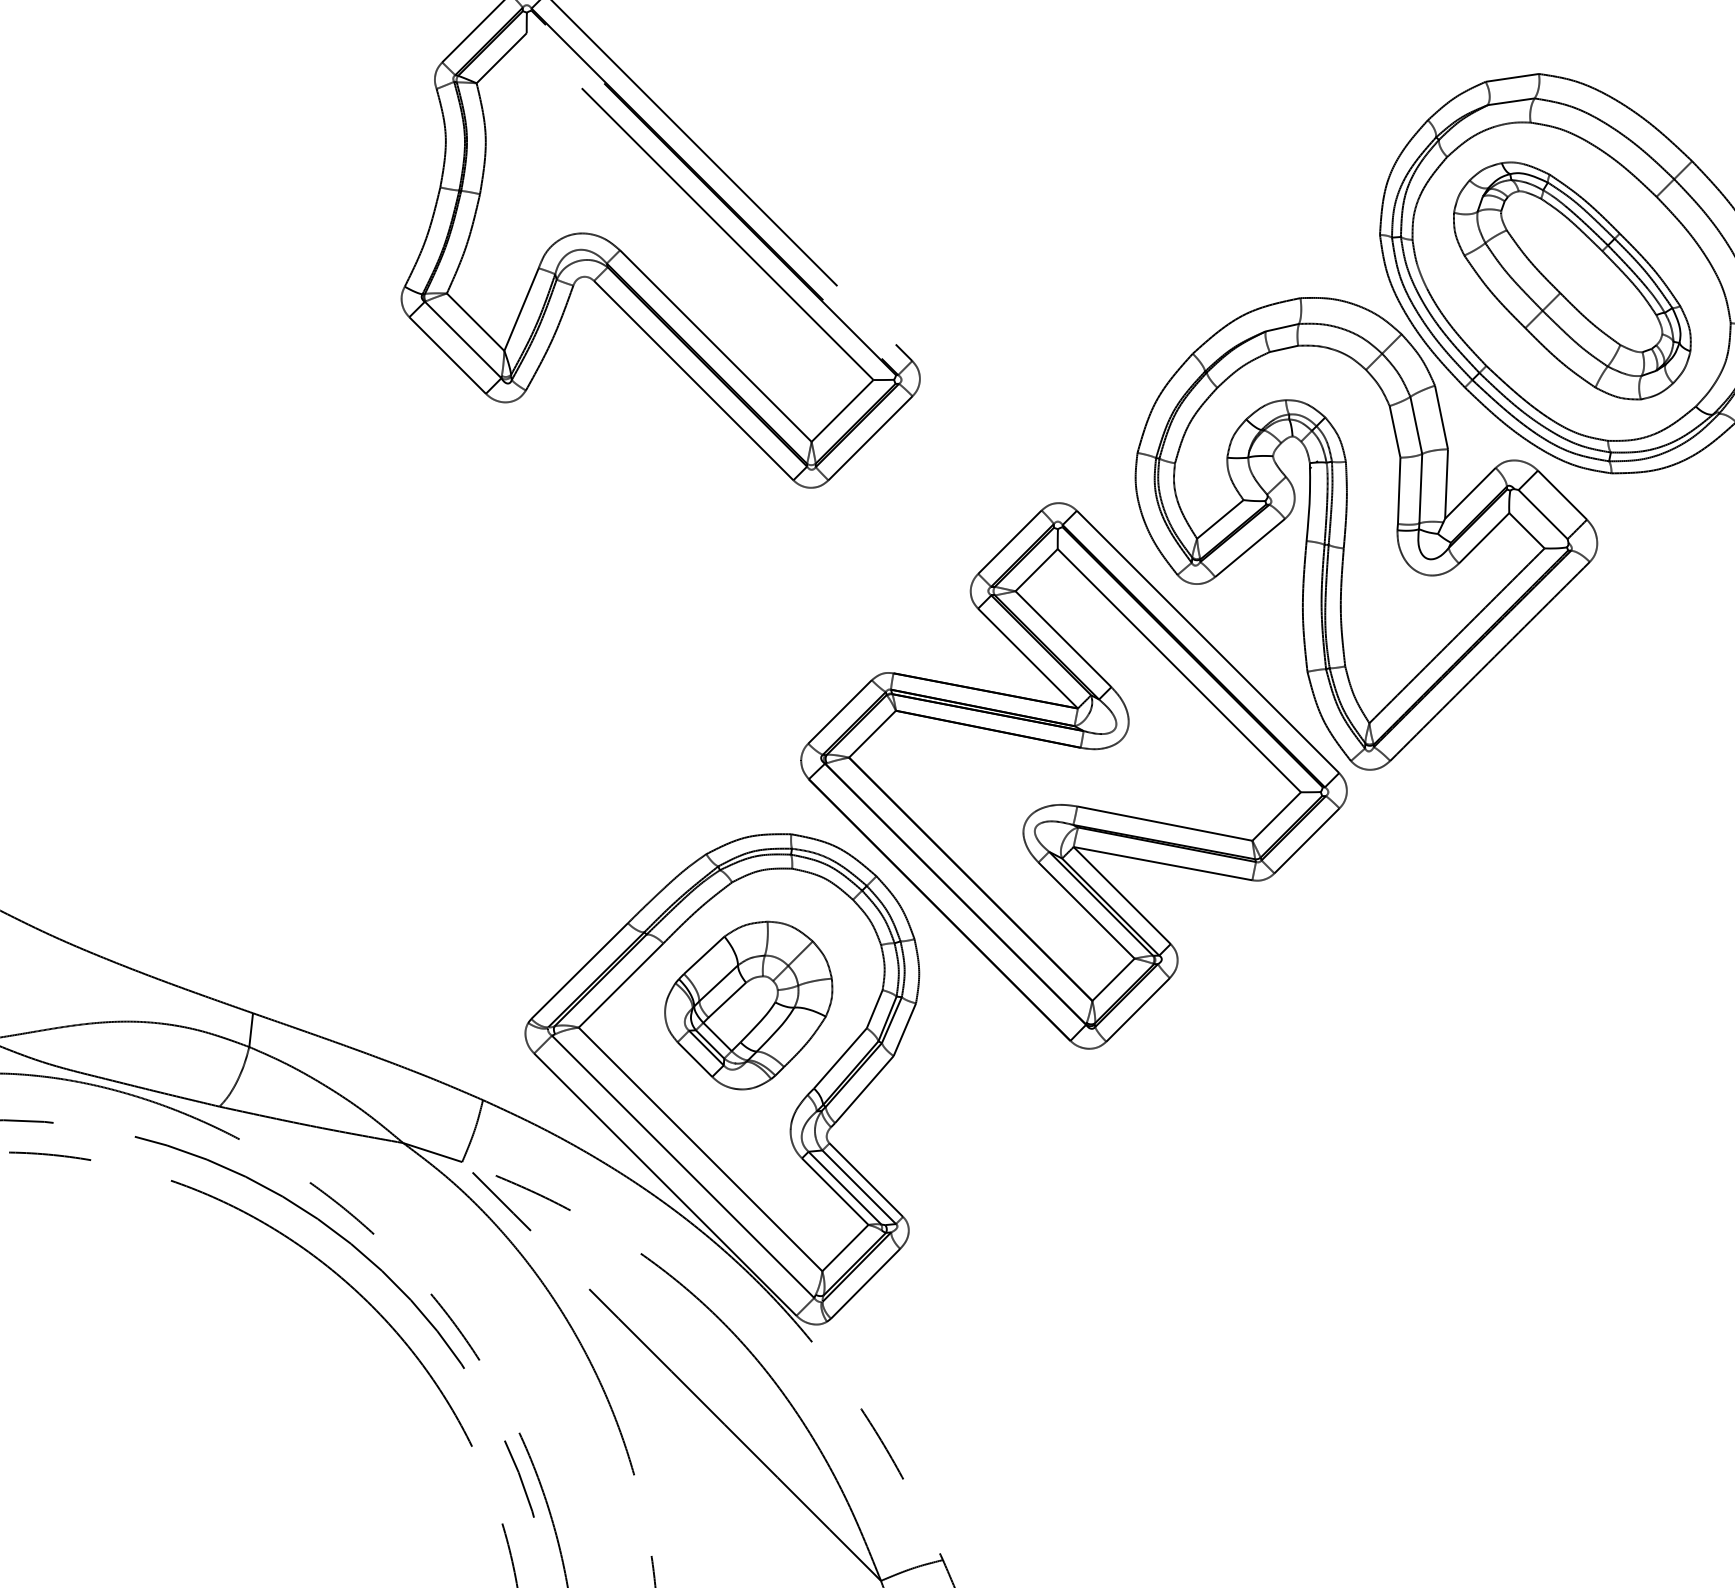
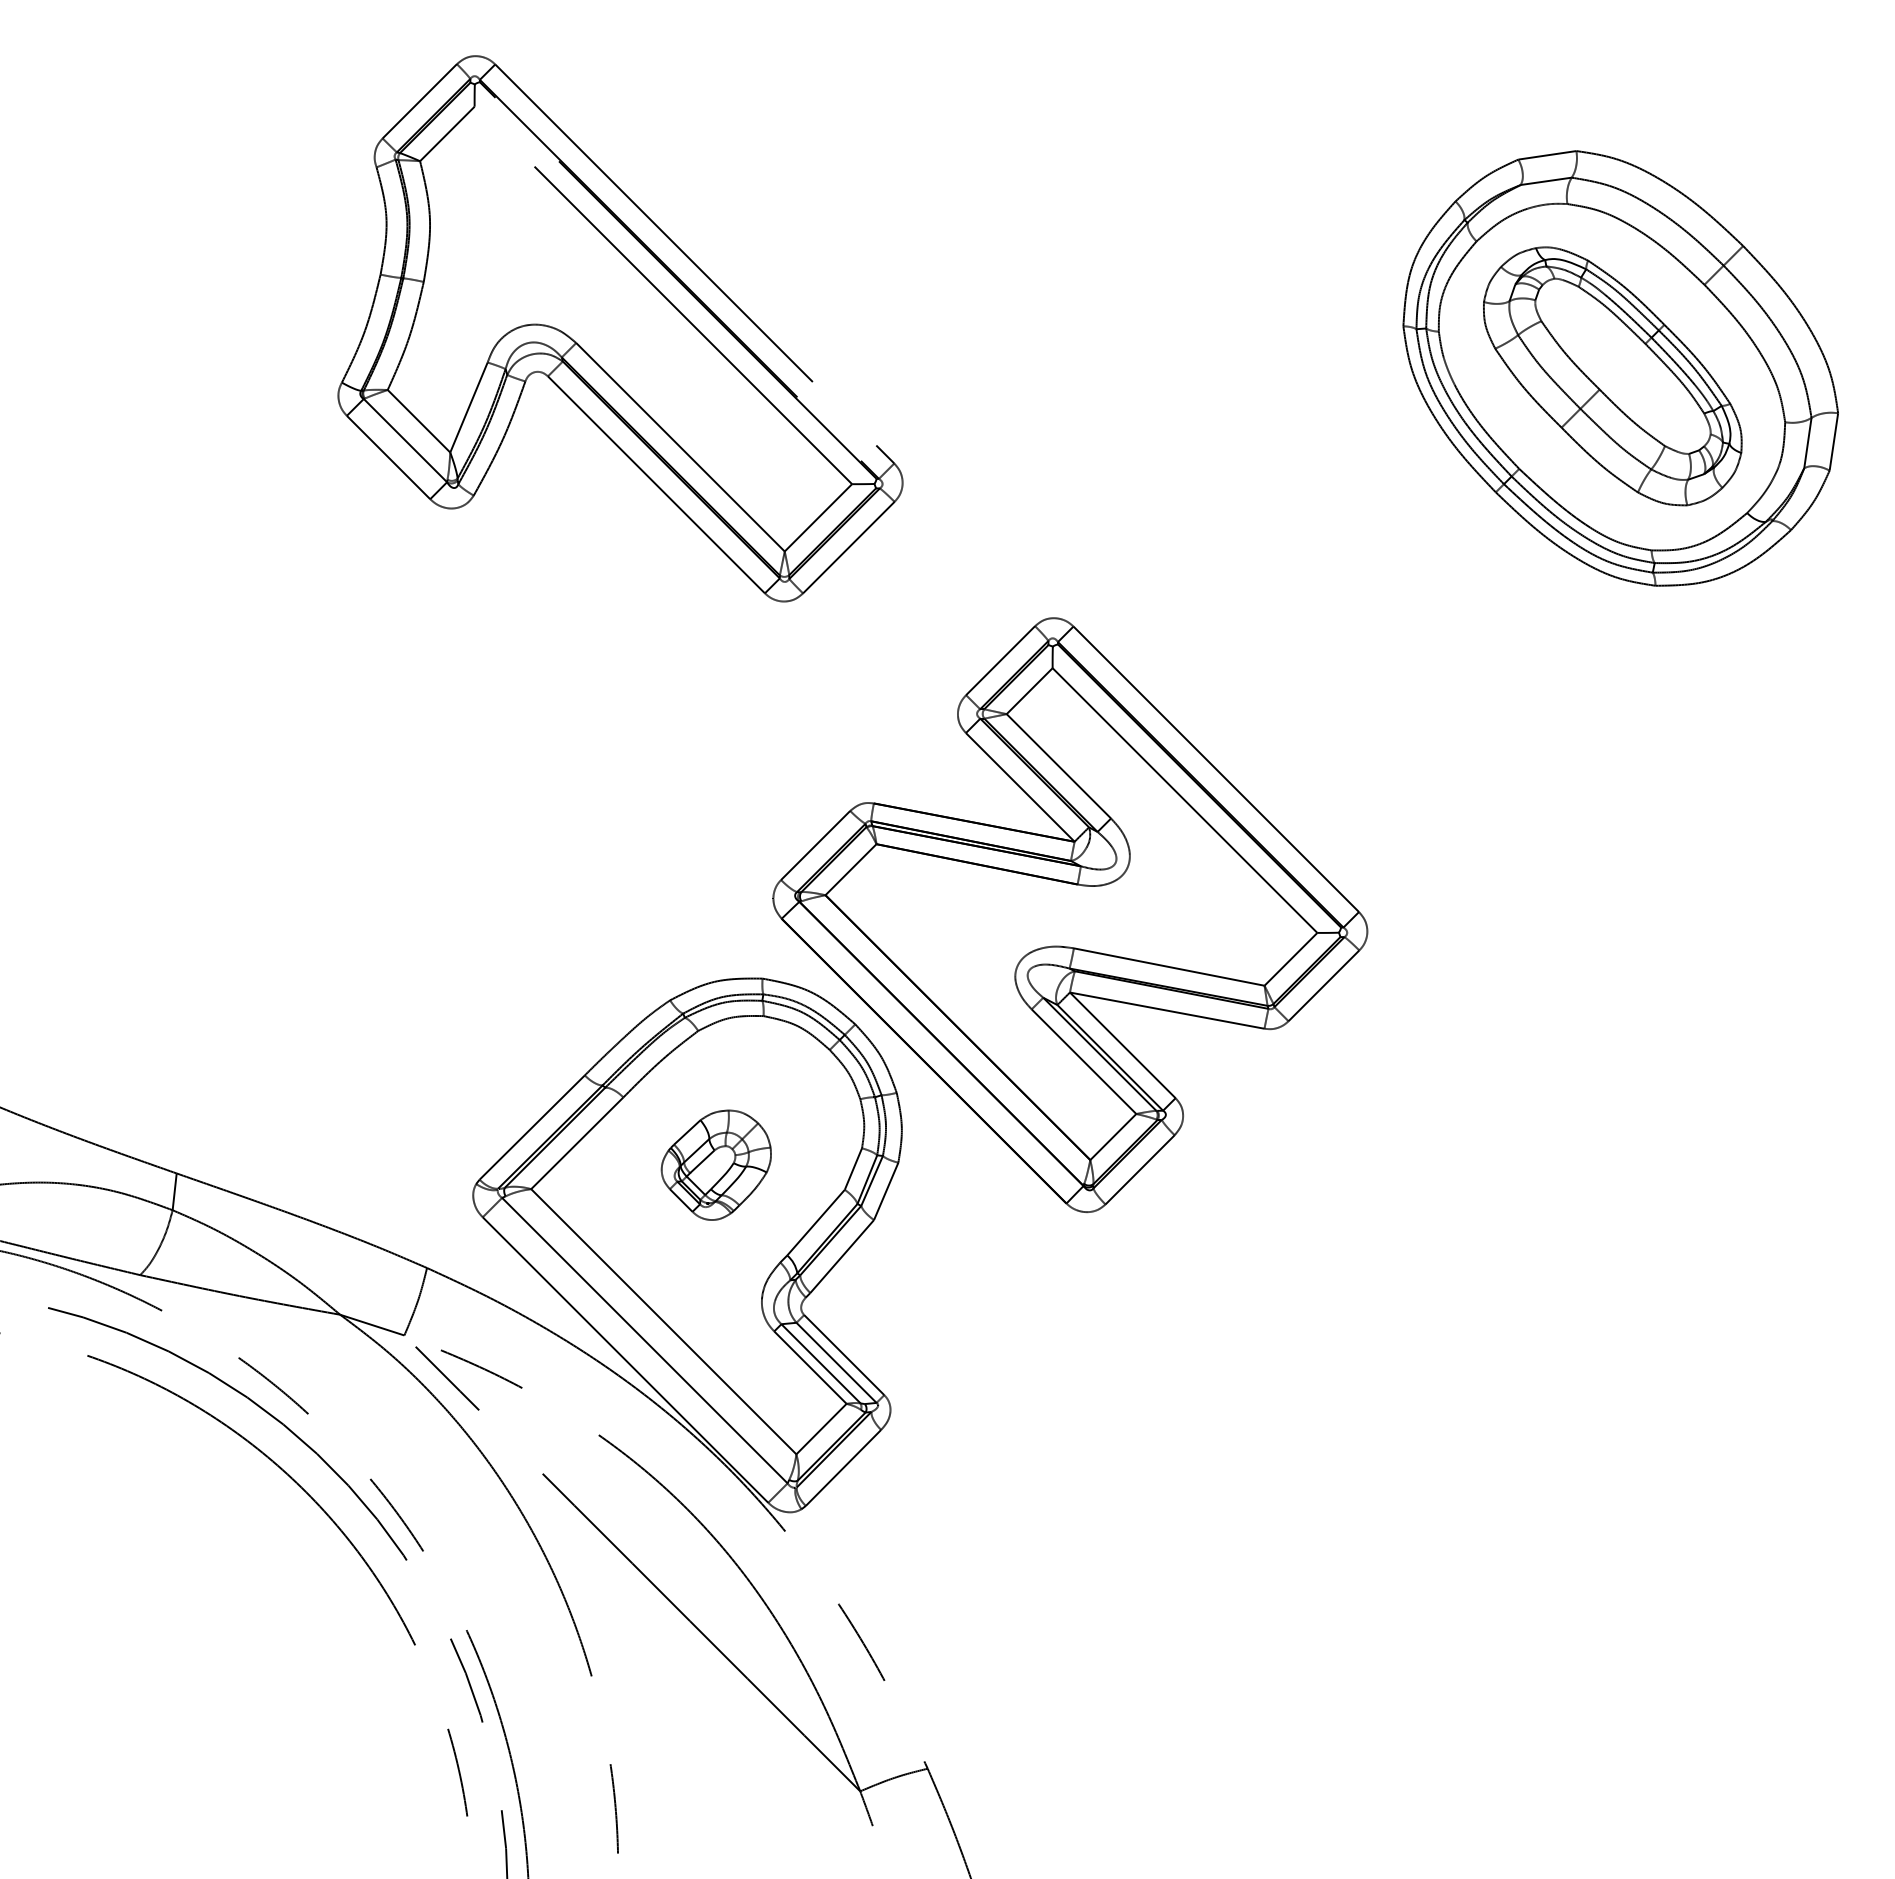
part: (1366, 533) -> (1388, 651), removed
part: (748, 1005) -> (716, 1165), size x0.6

